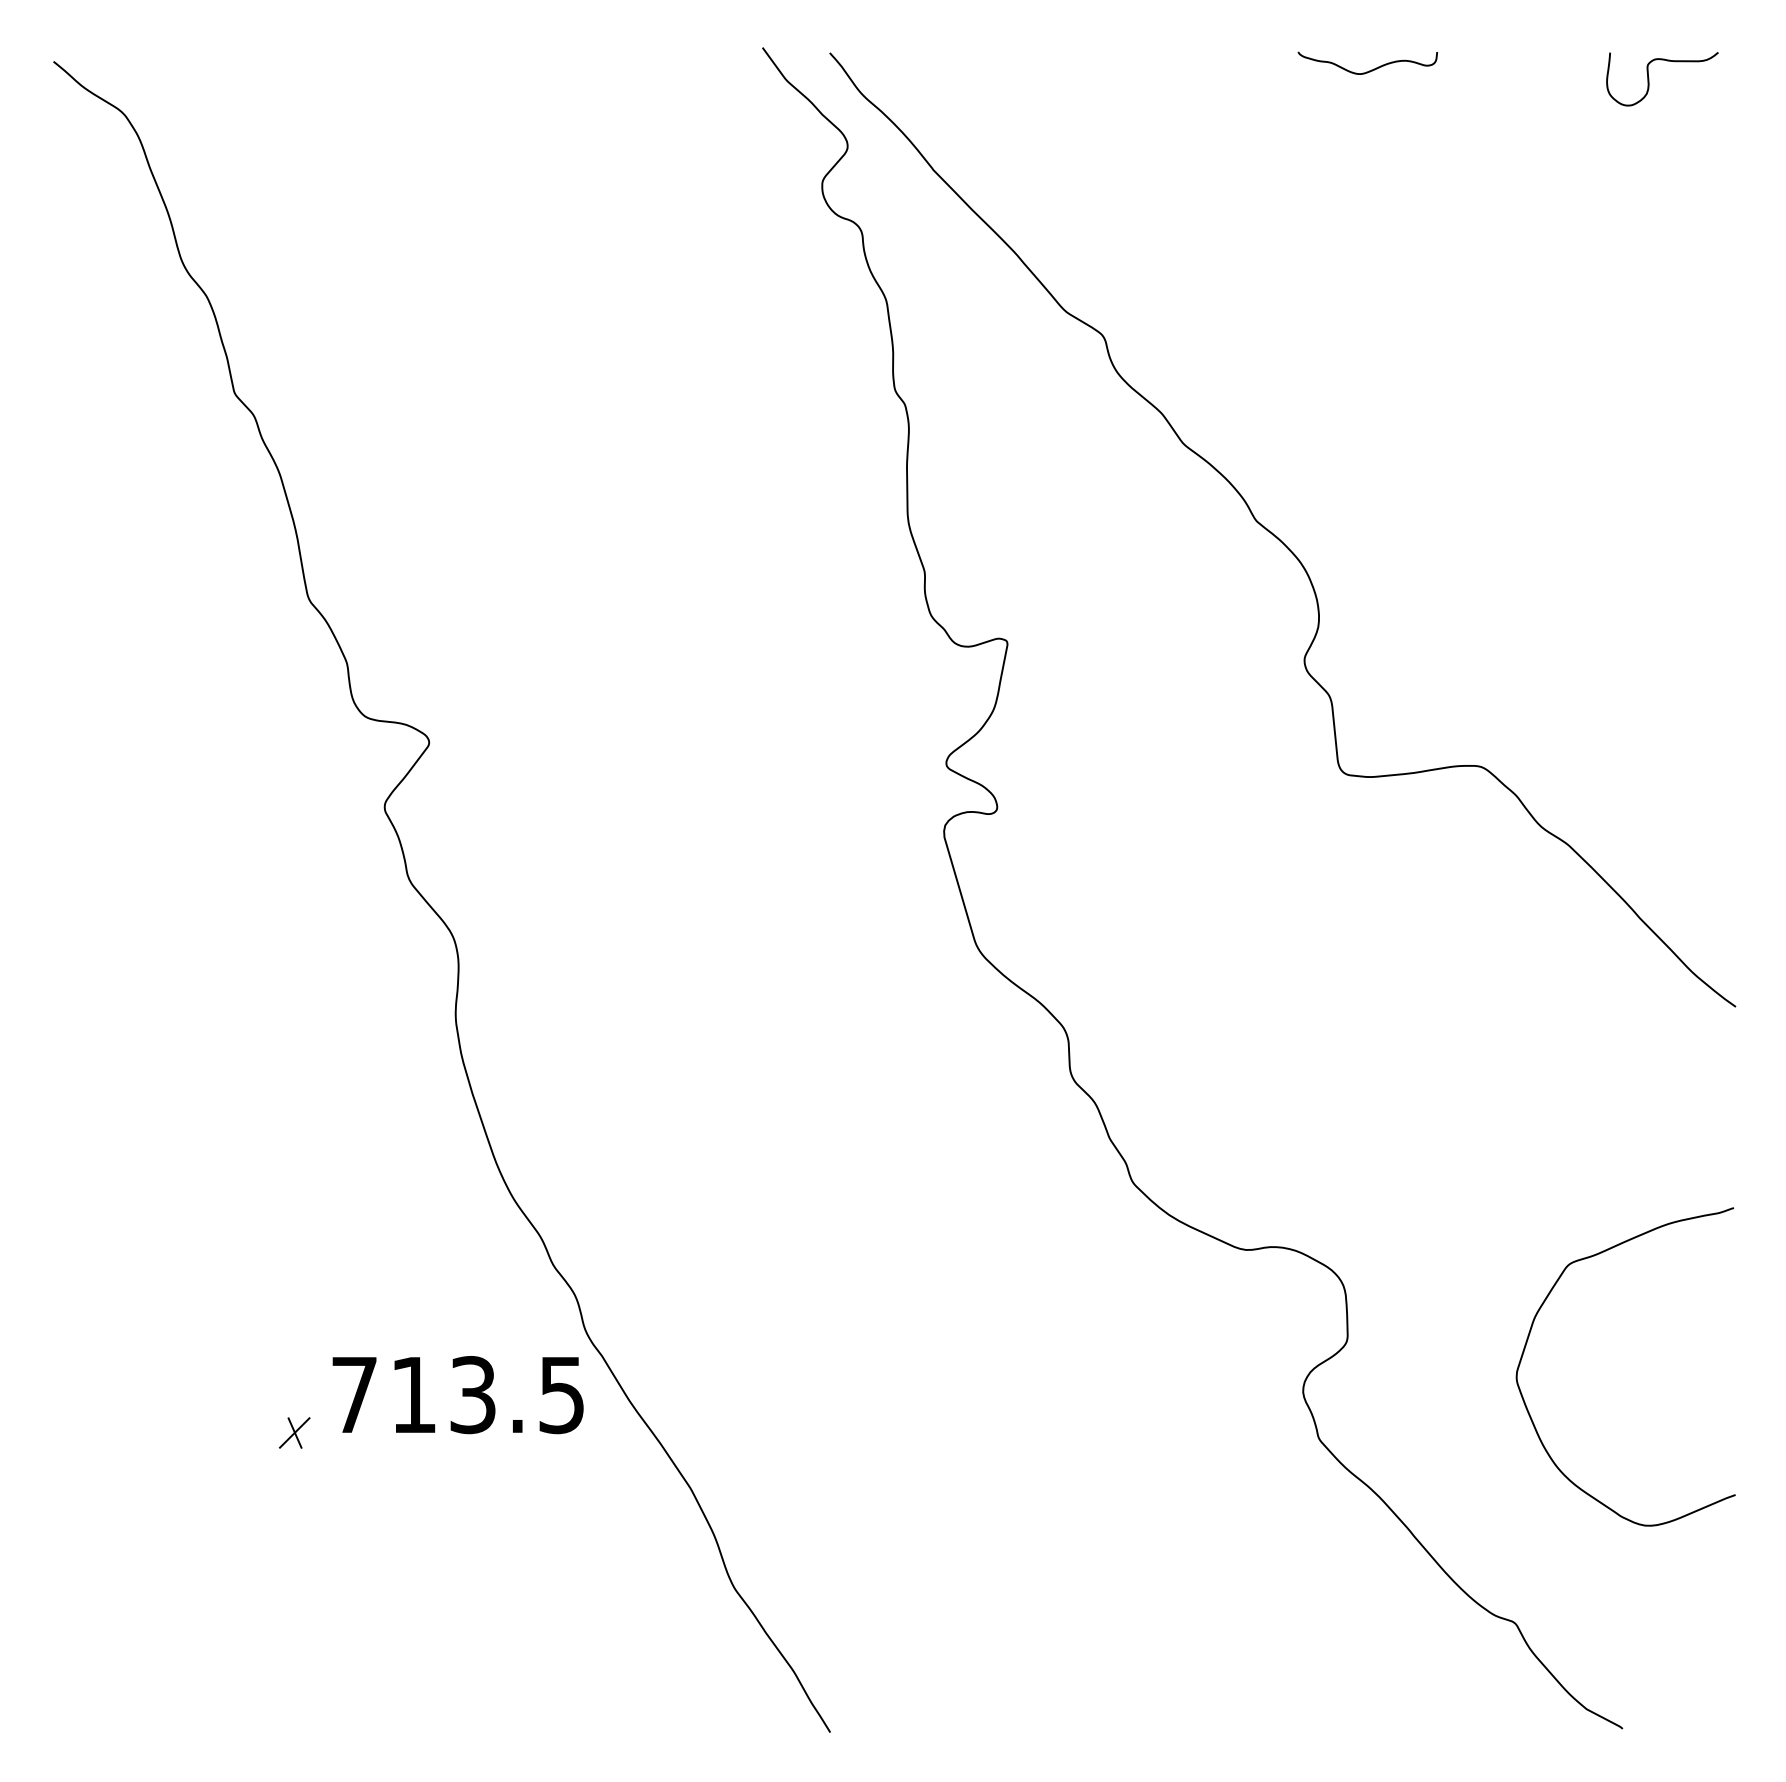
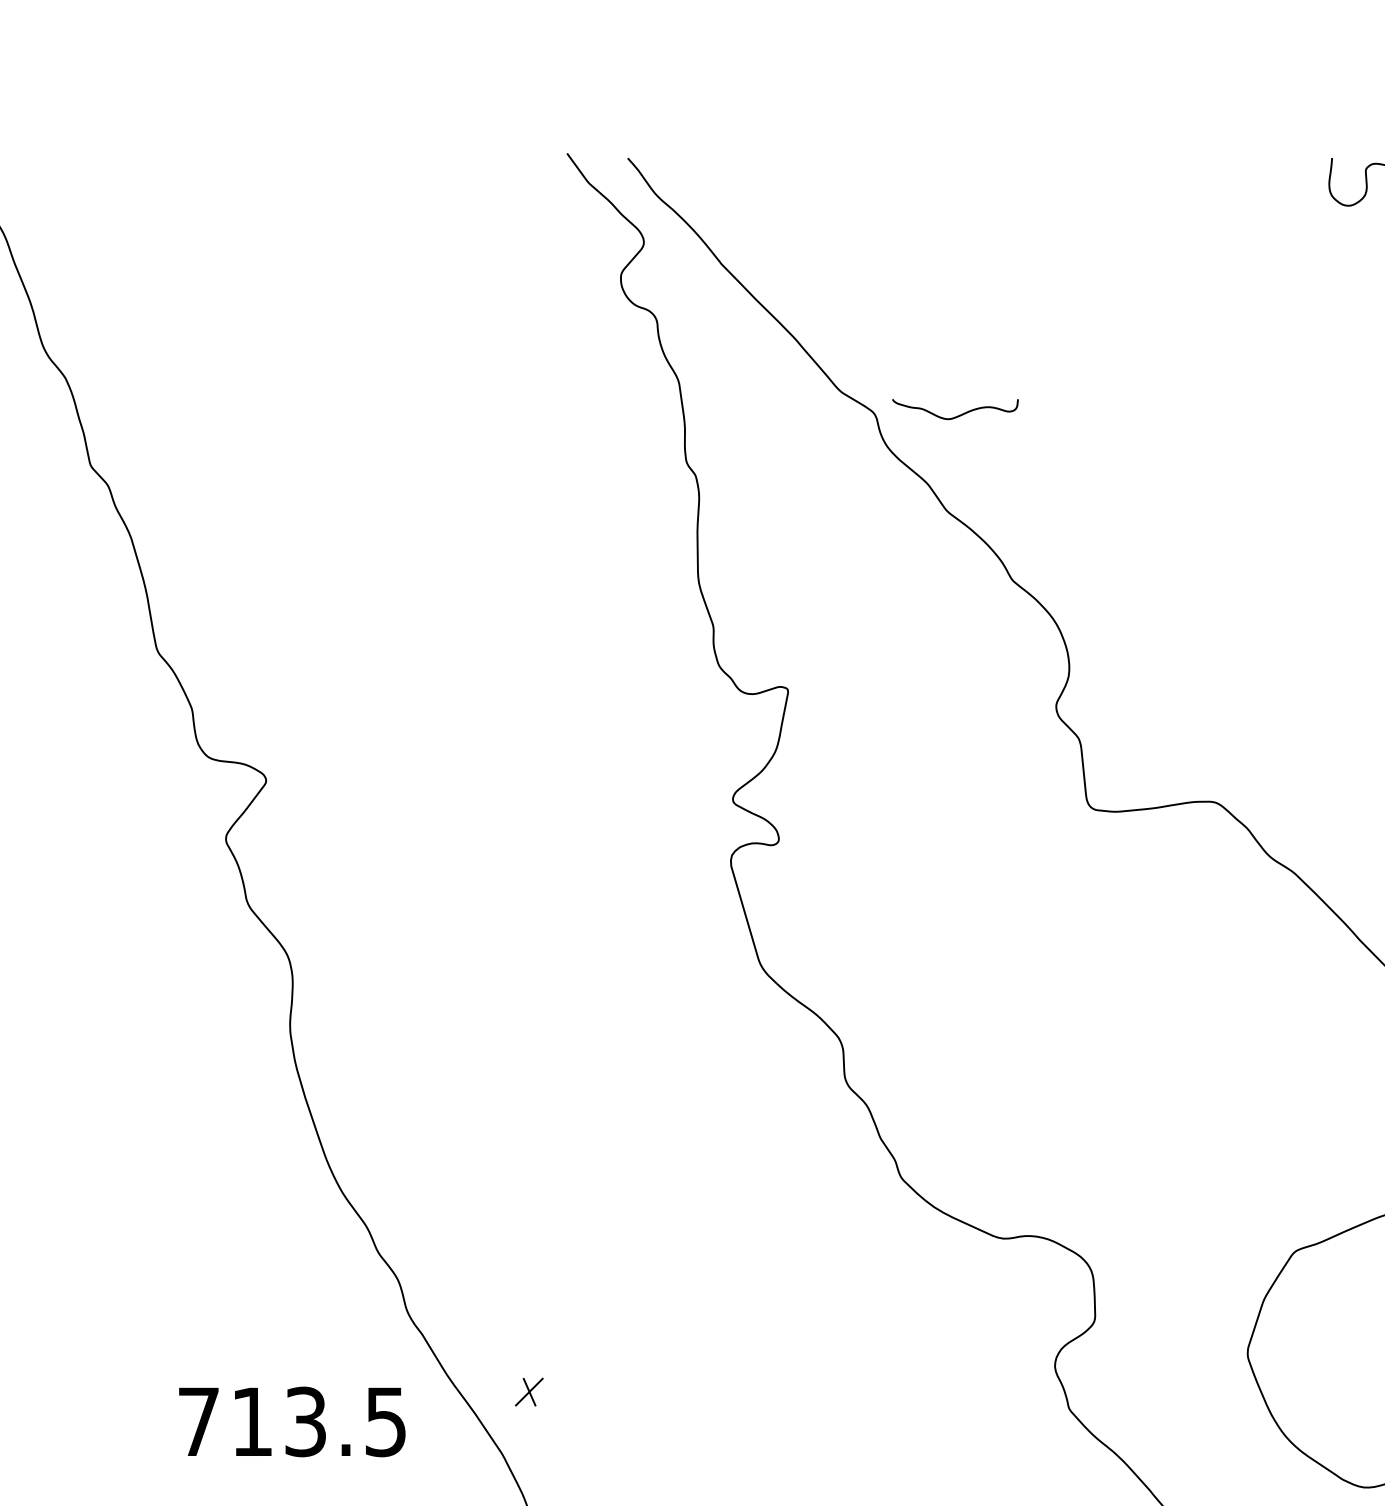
curve: (1371, 69) -> (958, 415), moved
text: (457, 1395) -> (291, 1422), moved
part: (294, 1432) -> (529, 1391), moved

